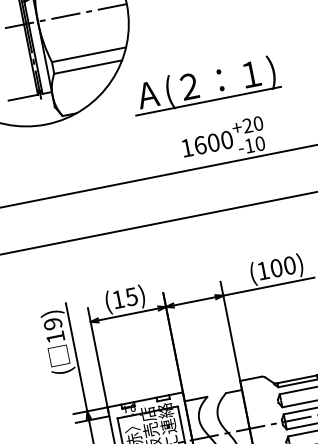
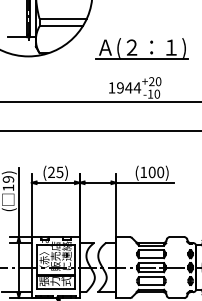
part: (204, 85) -> (141, 48), moved
text: (214, 141) -> (129, 87), 1600 -> 1944
text: (118, 298) -> (51, 171), (15) -> (25)

